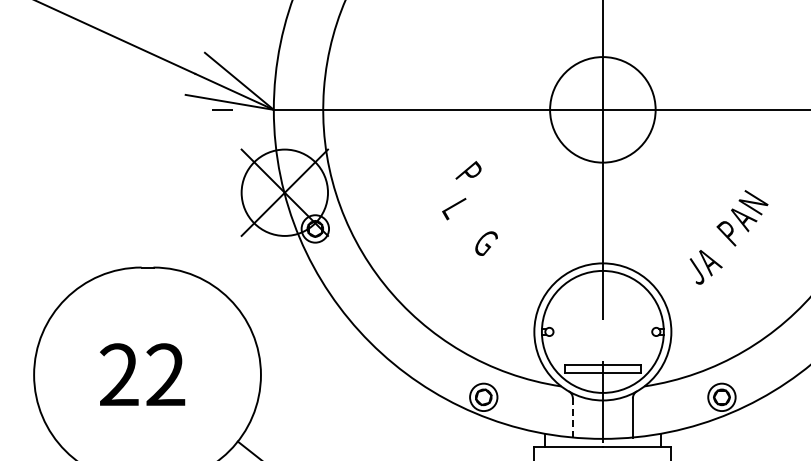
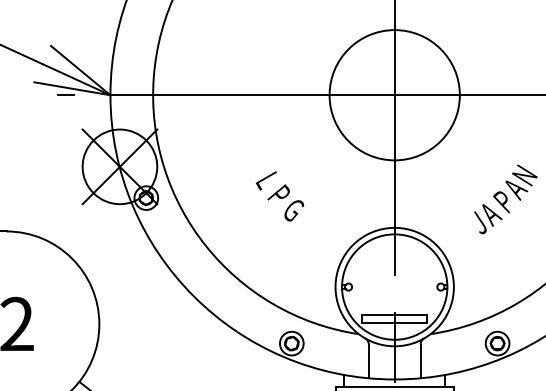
circle: (602, 109) -> (394, 94), size x1.43
text: (468, 170) -> (278, 192), moved
text: (705, 267) -> (487, 219), moved
line: (572, 417) -> (368, 361), dashed -> solid

